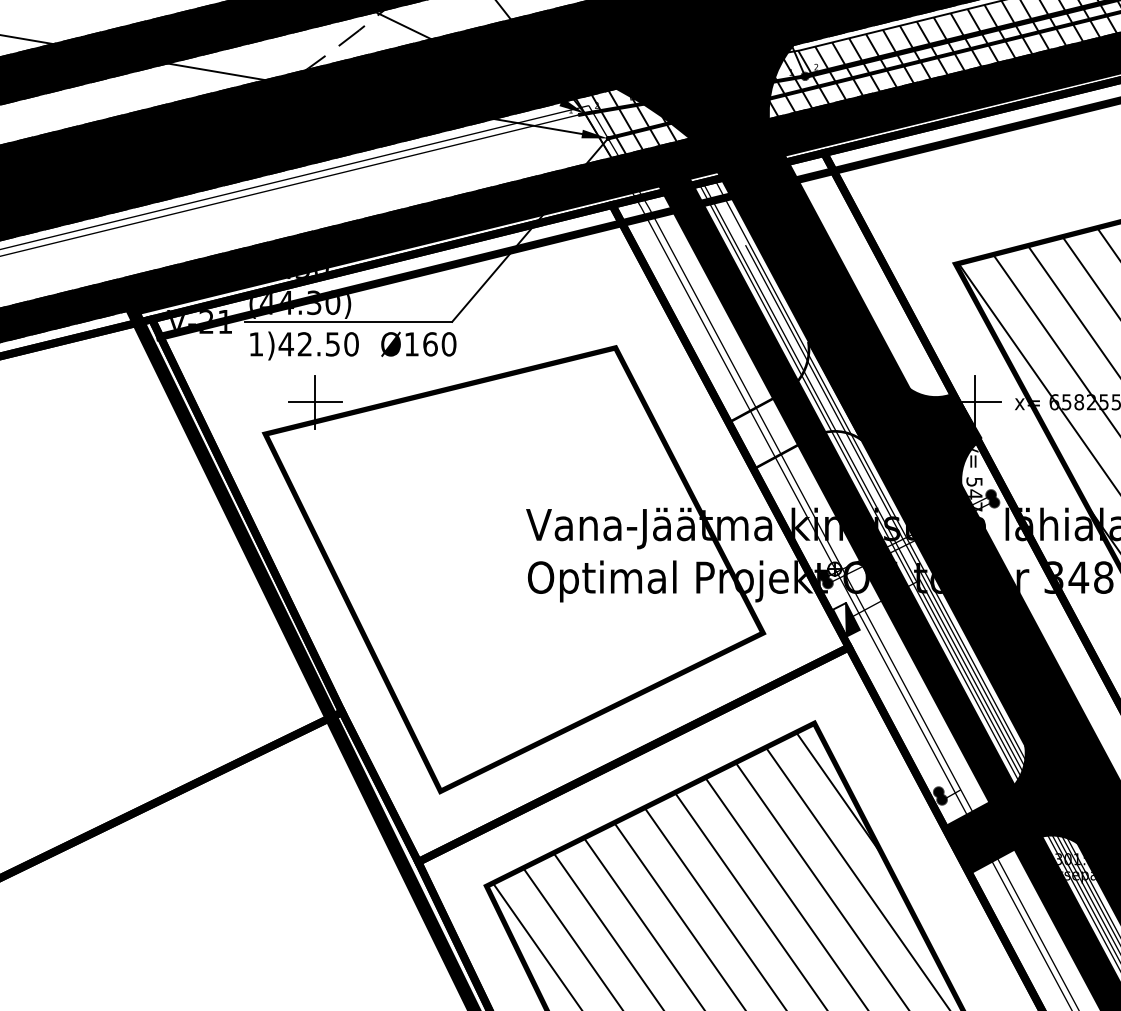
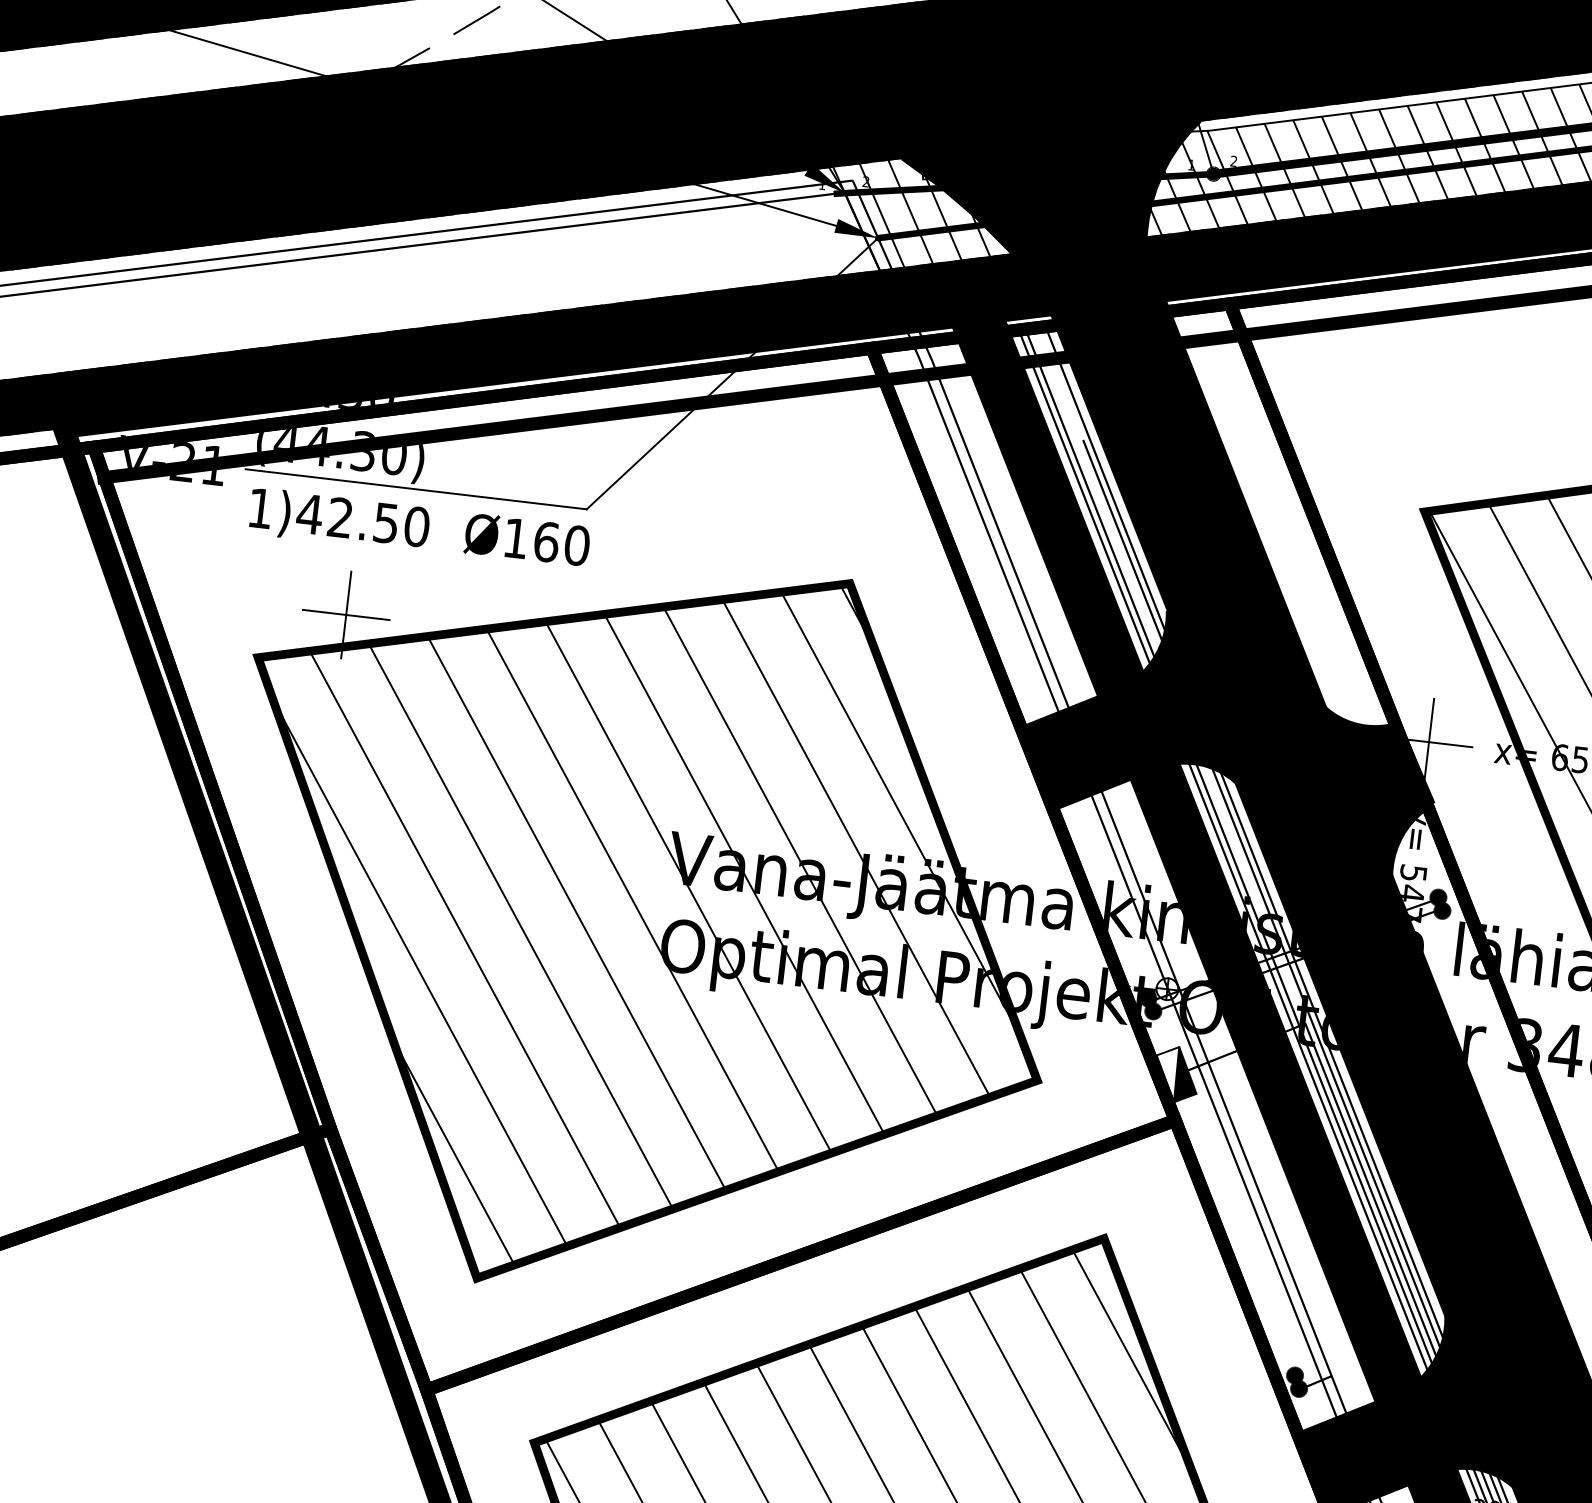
fill: (794, 405) -> (1132, 712), added
hatch: (513, 564) -> (640, 919), added

